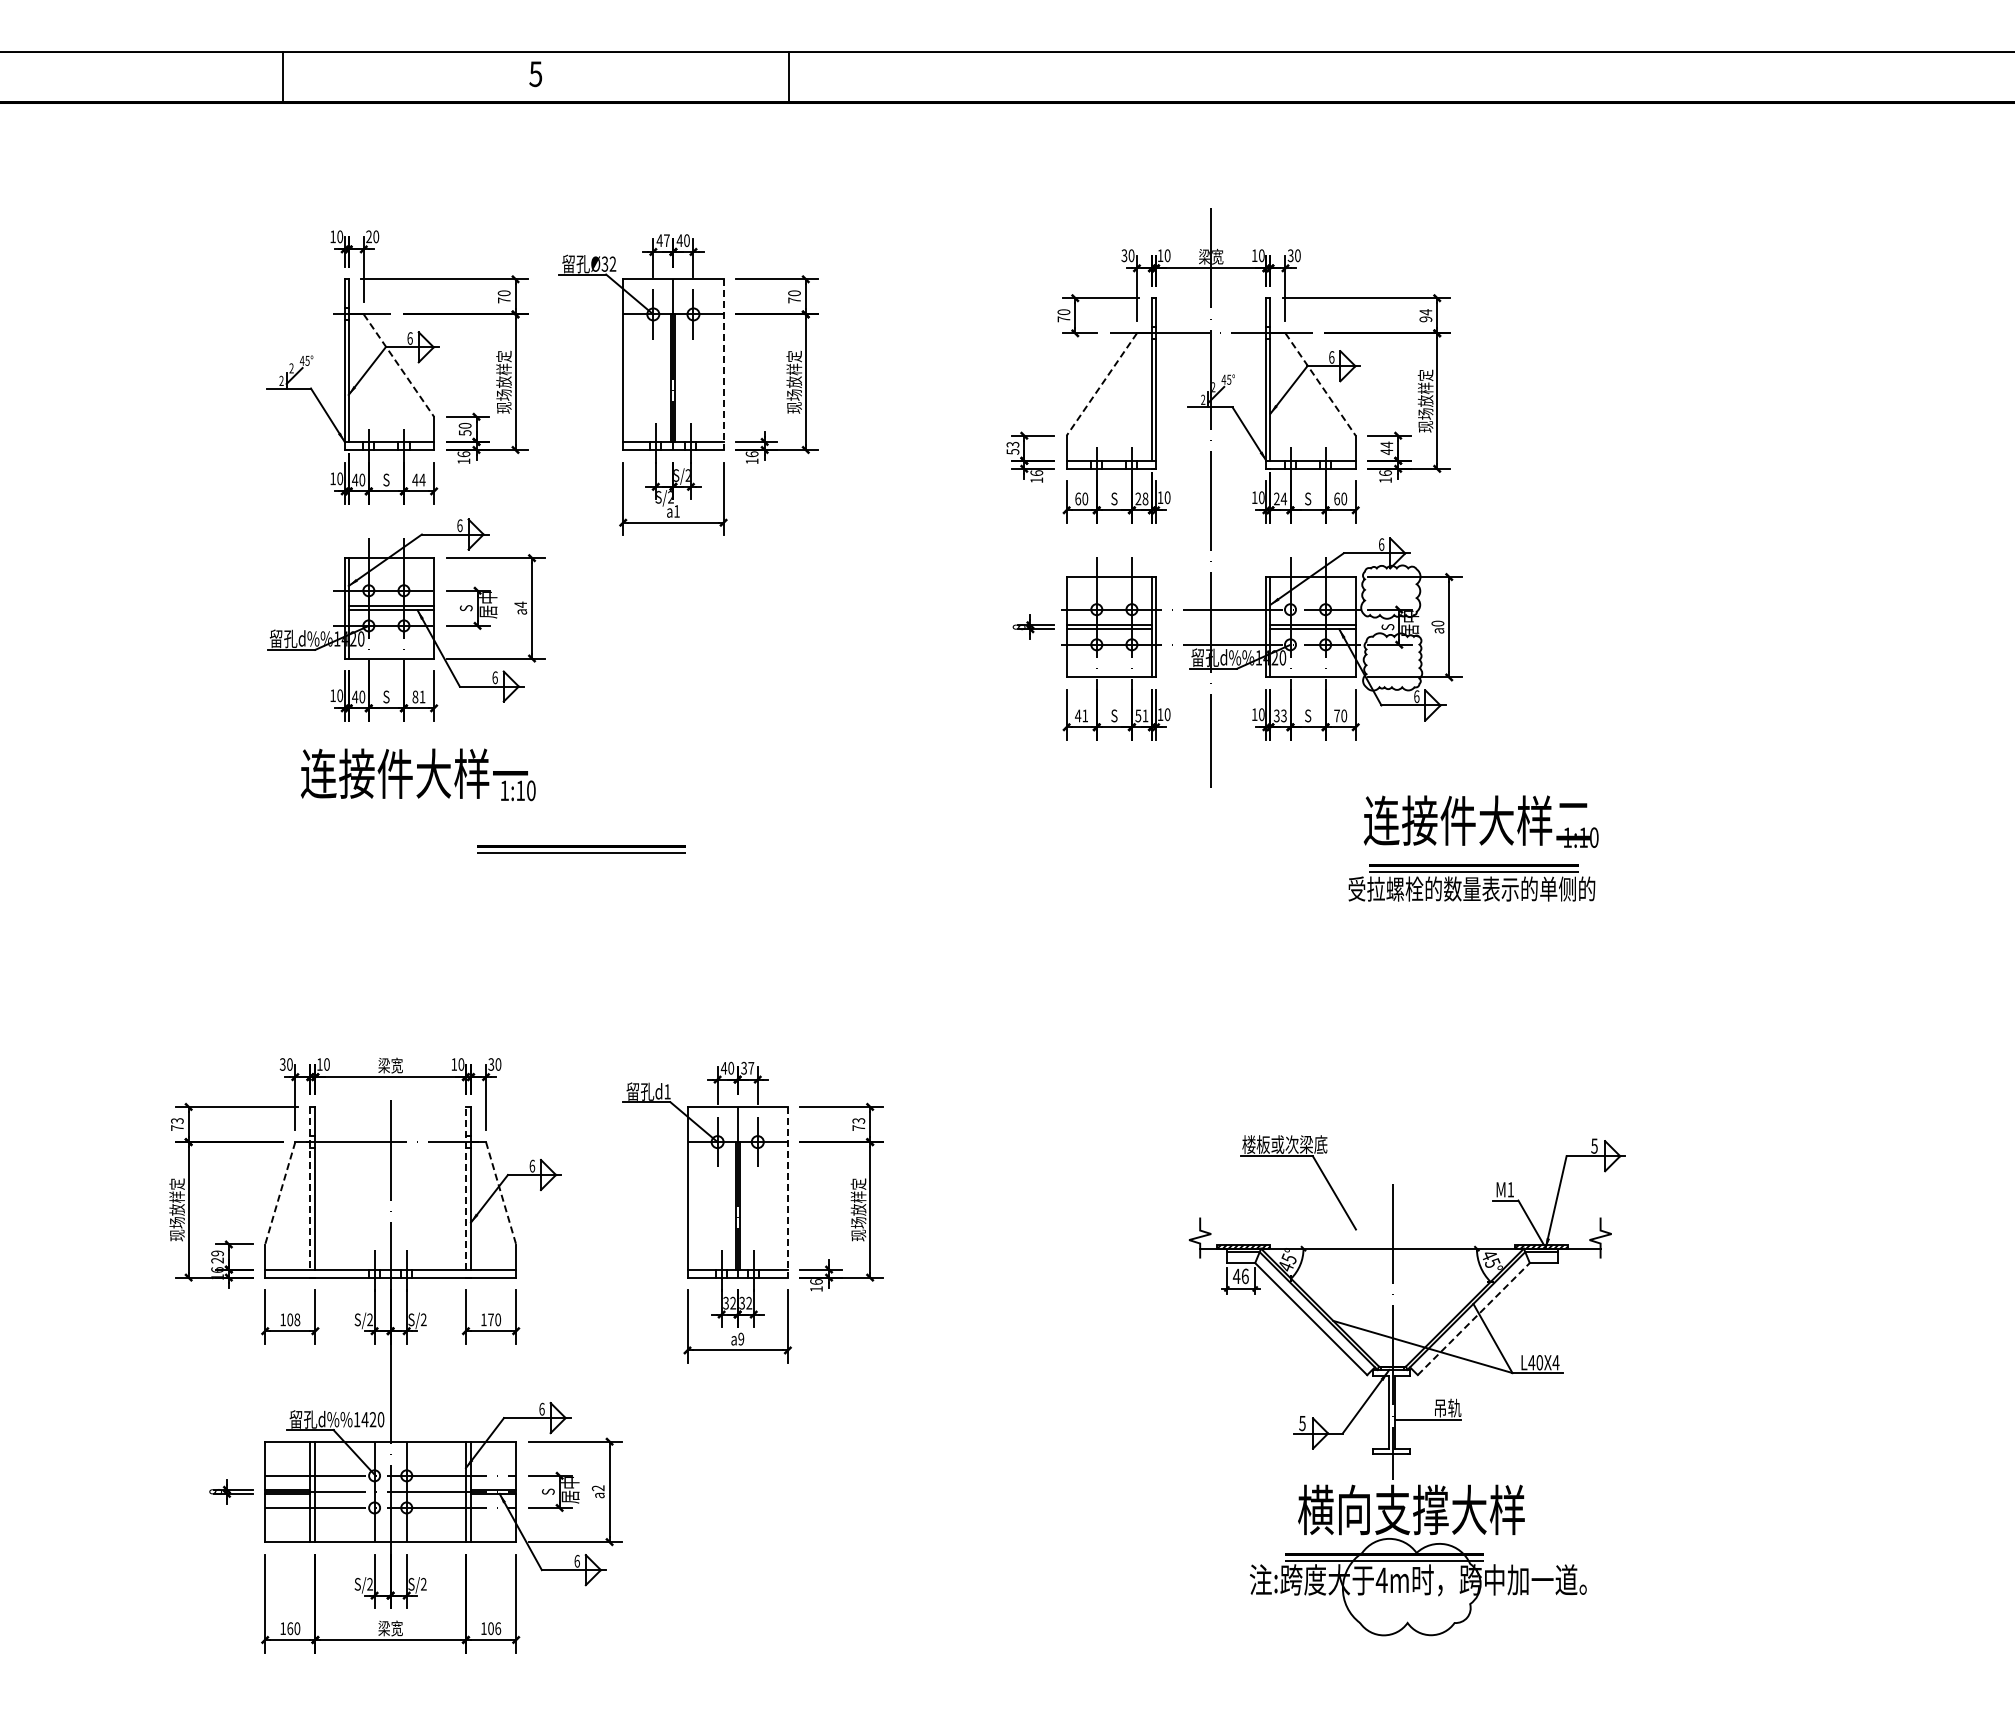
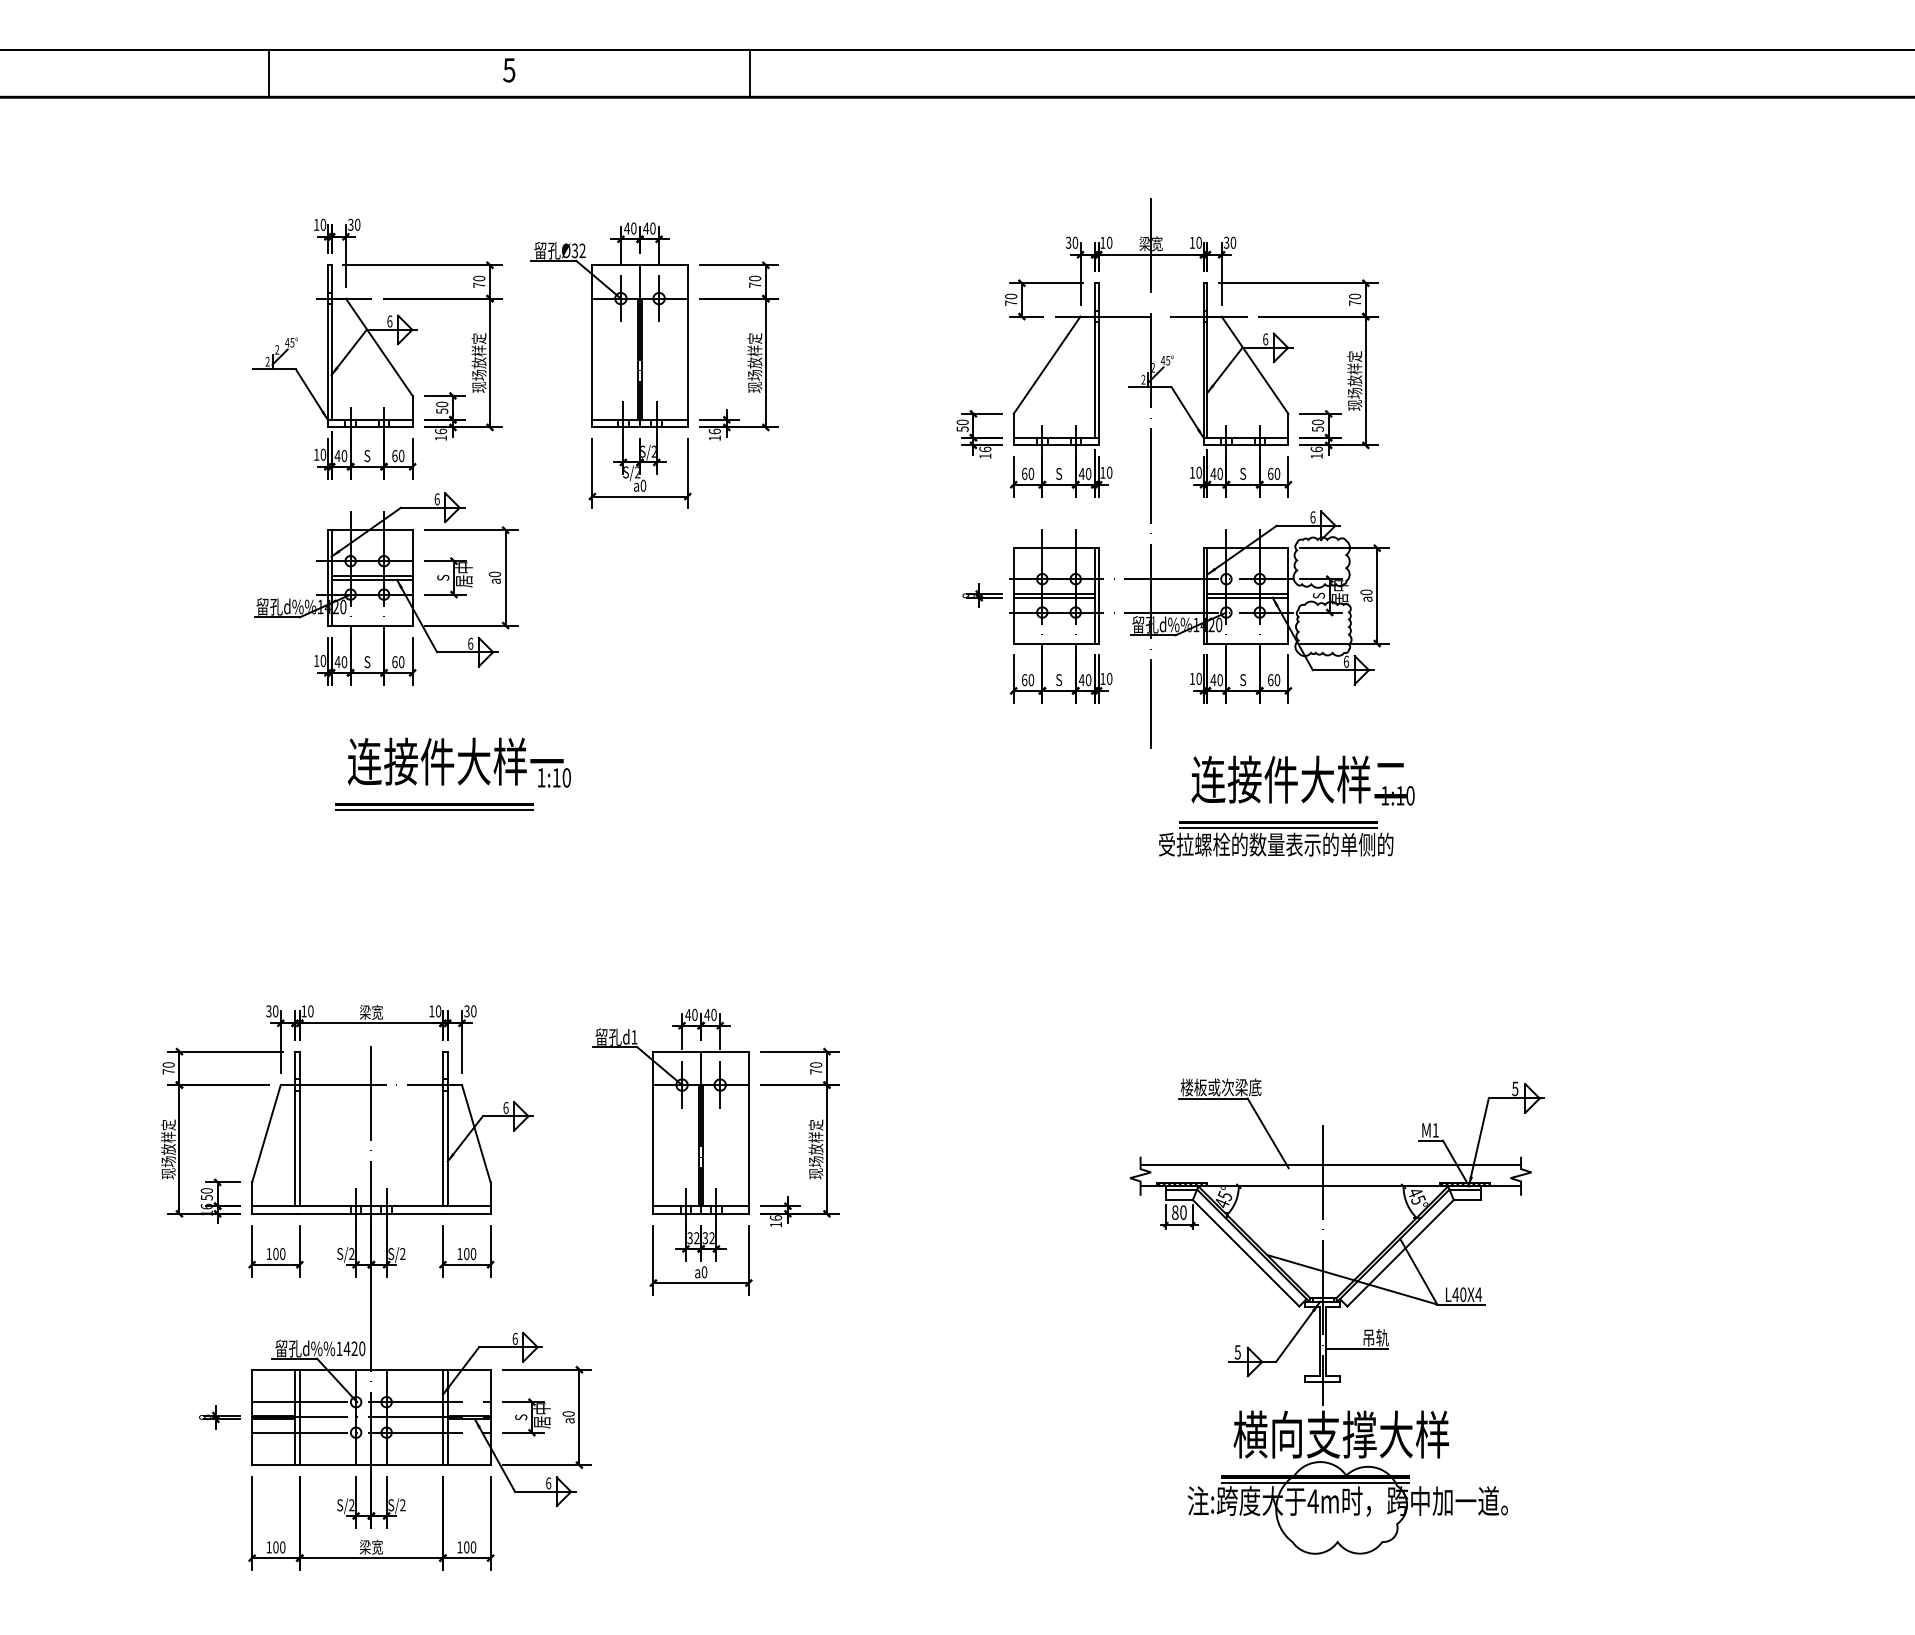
text: (368, 237) -> (350, 225), 20 -> 30
text: (666, 240) -> (633, 228), 47 -> 40
text: (1425, 315) -> (1354, 299), 94 -> 70
line: (723, 365) -> (687, 347), dashed -> solid
line: (399, 366) -> (379, 348), dashed -> solid
line: (1101, 384) -> (1046, 365), dashed -> solid
line: (1320, 384) -> (1254, 365), dashed -> solid
text: (1012, 444) -> (962, 422), 53 -> 50
text: (1386, 448) -> (1317, 426), 44 -> 50
text: (418, 479) -> (397, 455), 44 -> 60
text: (1141, 498) -> (1084, 473), 28 -> 40
text: (1280, 498) -> (1216, 473), 24 -> 40
text: (676, 511) -> (642, 485), a1 -> a0
text: (520, 604) -> (494, 574), a4 -> a0
text: (418, 696) -> (397, 661), 81 -> 60
text: (1081, 715) -> (1027, 679), 41 -> 60
text: (1141, 715) -> (1084, 679), 51 -> 40
text: (1279, 715) -> (1215, 679), 33 -> 40
text: (1337, 715) -> (1271, 679), 70 -> 60
text: (418, 774) -> (459, 762), moved
text: (1480, 821) -> (1302, 780), moved
part: (581, 849) -> (434, 807), moved
part: (1471, 882) -> (1275, 838), moved
text: (747, 1067) -> (710, 1014), 37 -> 40
text: (177, 1120) -> (168, 1064), 73 -> 70
text: (858, 1120) -> (815, 1064), 73 -> 70
line: (465, 1187) -> (442, 1128), dashed -> solid
line: (310, 1188) -> (295, 1129), dashed -> solid
line: (787, 1192) -> (748, 1132), dashed -> solid
line: (280, 1193) -> (266, 1133), dashed -> solid
line: (501, 1193) -> (476, 1133), dashed -> solid
line: (1400, 1226) -> (1330, 1165), added
text: (217, 1256) -> (206, 1193), 29 -> 50
text: (1240, 1276) -> (1178, 1212), 46 -> 80
line: (1474, 1318) -> (1401, 1252), dashed -> solid
text: (297, 1319) -> (282, 1253), 108 -> 100
text: (490, 1319) -> (466, 1253), 170 -> 100
text: (741, 1339) -> (704, 1272), a9 -> a0
text: (598, 1488) -> (568, 1414), a2 -> a0
text: (290, 1628) -> (276, 1547), 160 -> 100
text: (498, 1628) -> (473, 1547), 106 -> 100

